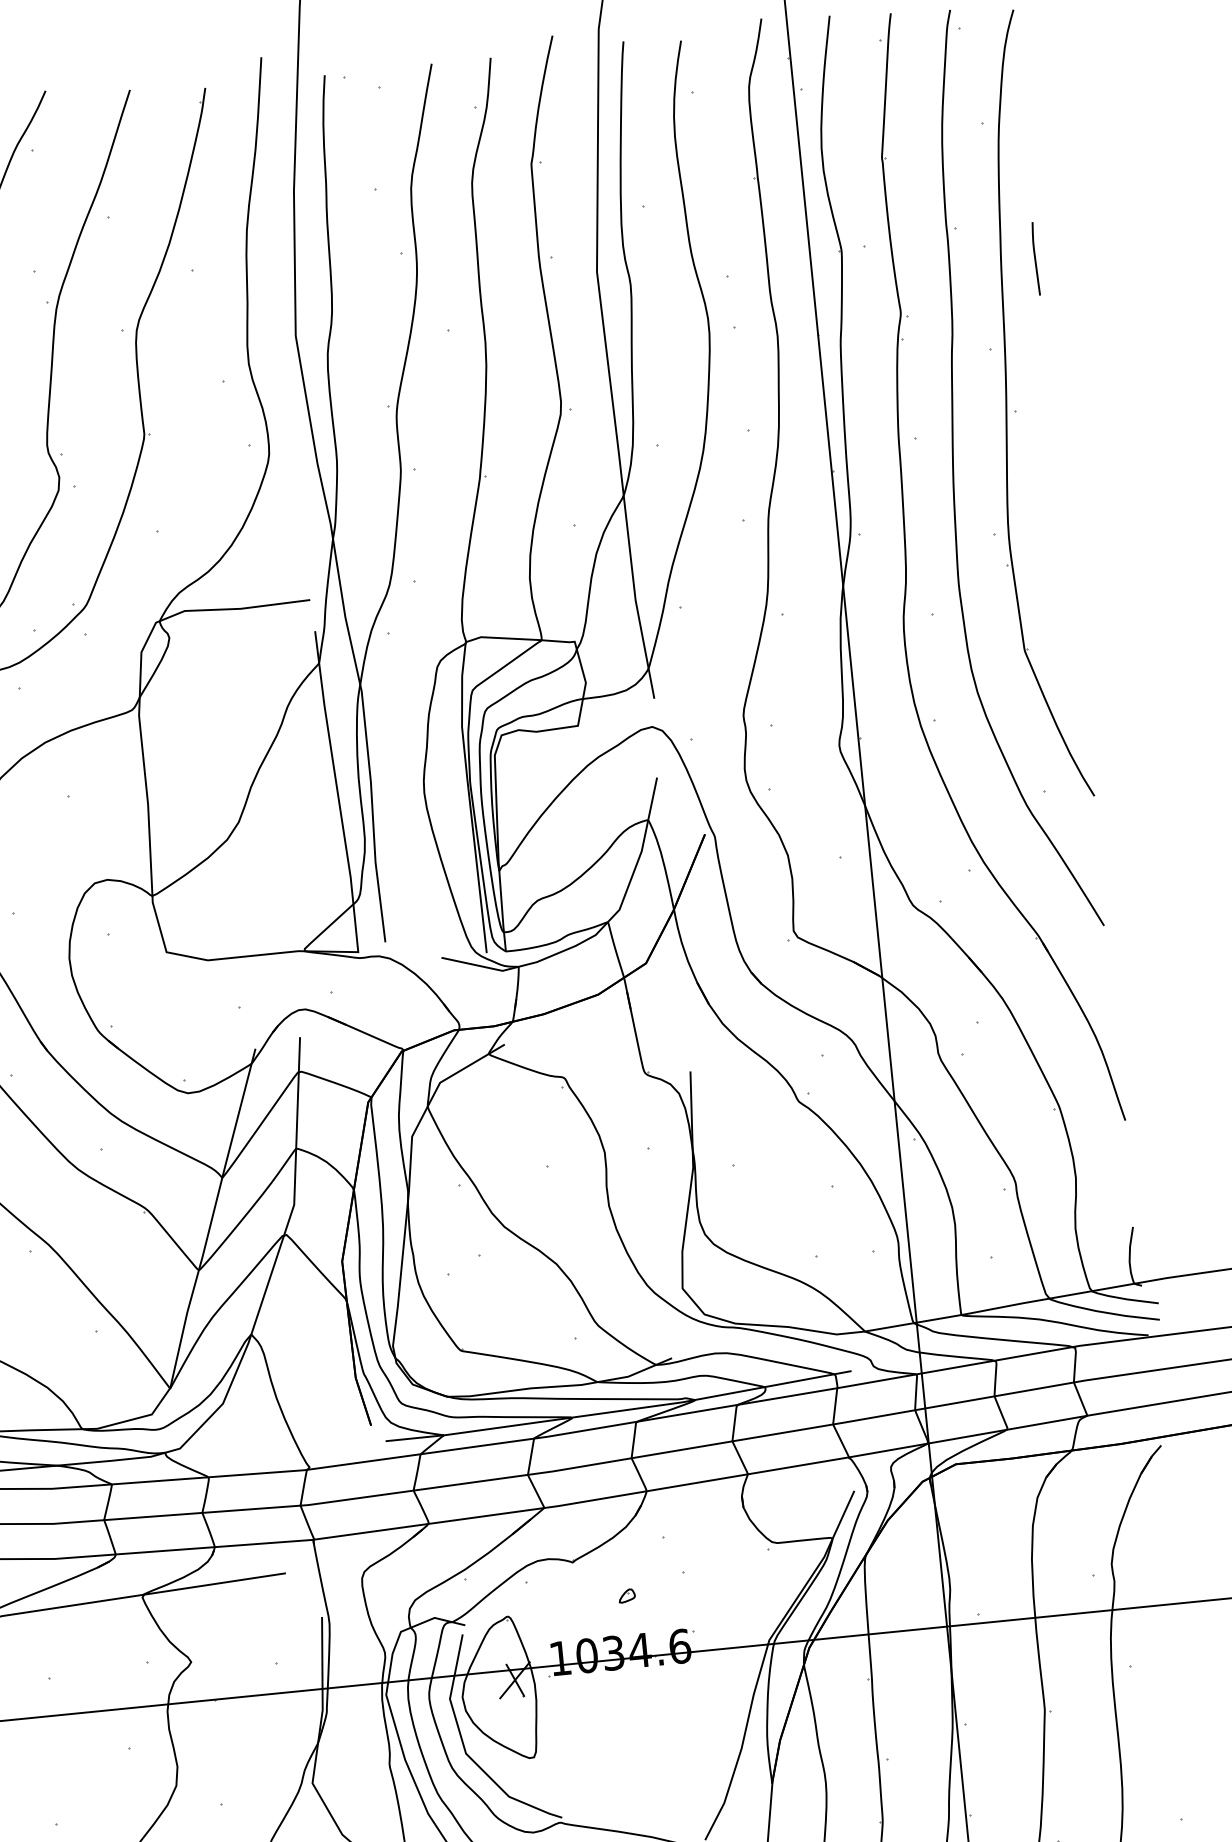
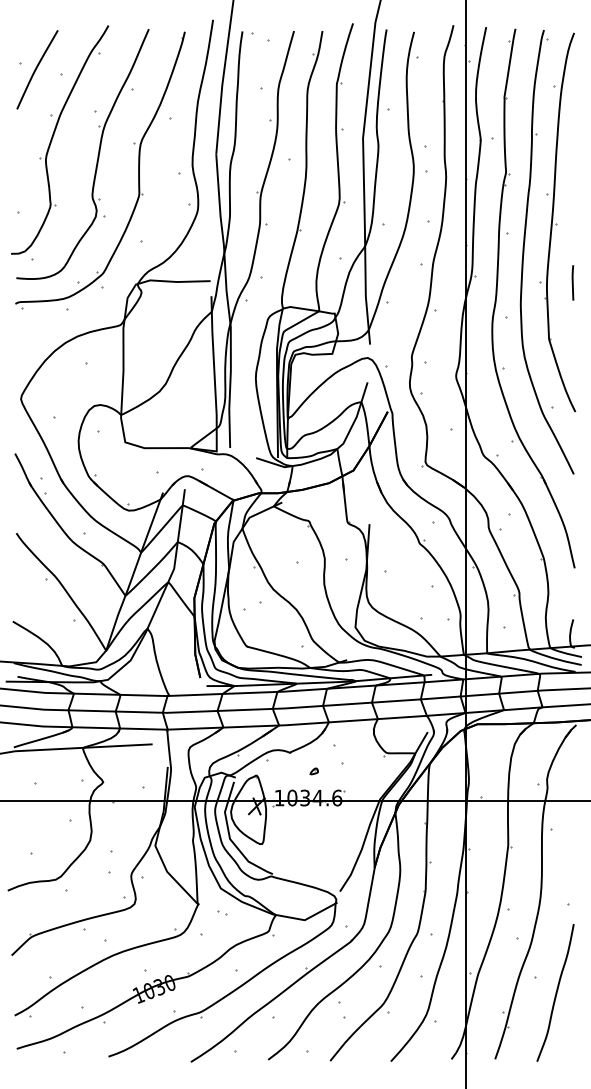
line: (1034, 258) -> (572, 282), moved

